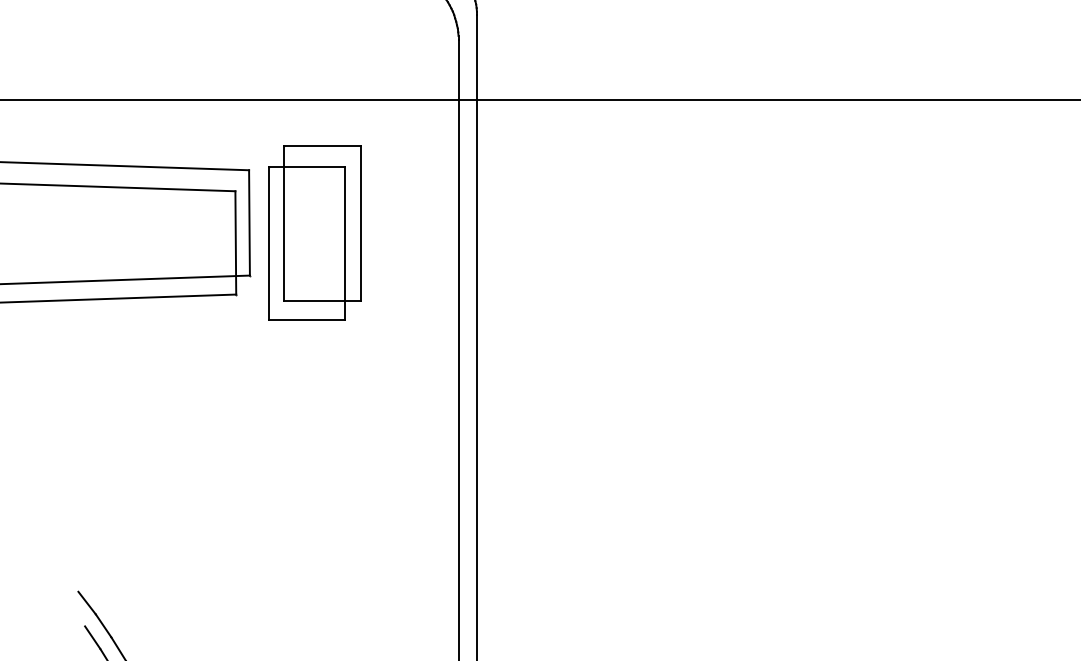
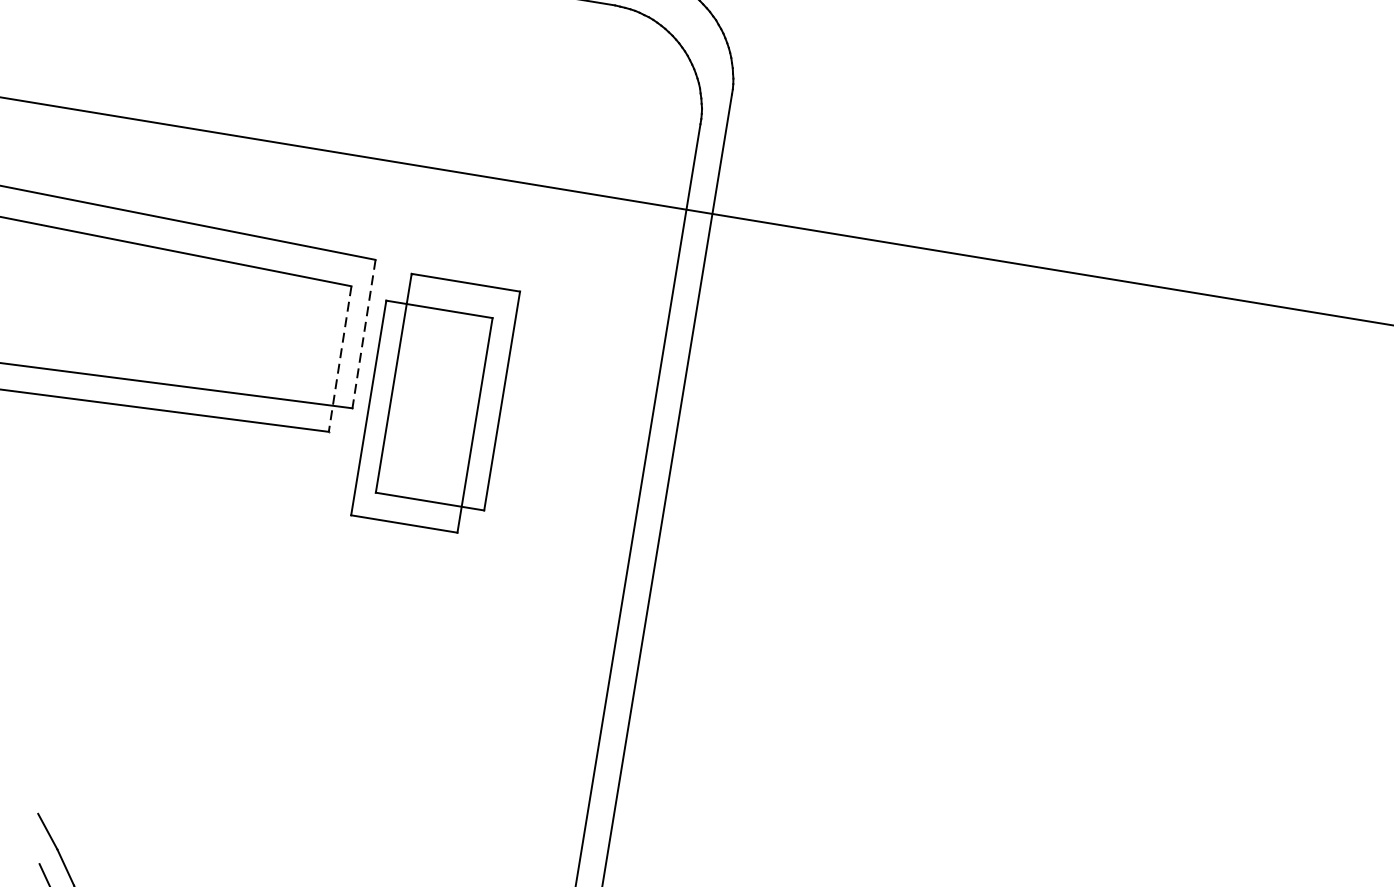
line: (249, 222) -> (364, 333), solid -> dashed
part: (314, 232) -> (435, 402), moved
line: (235, 242) -> (339, 358), solid -> dashed

